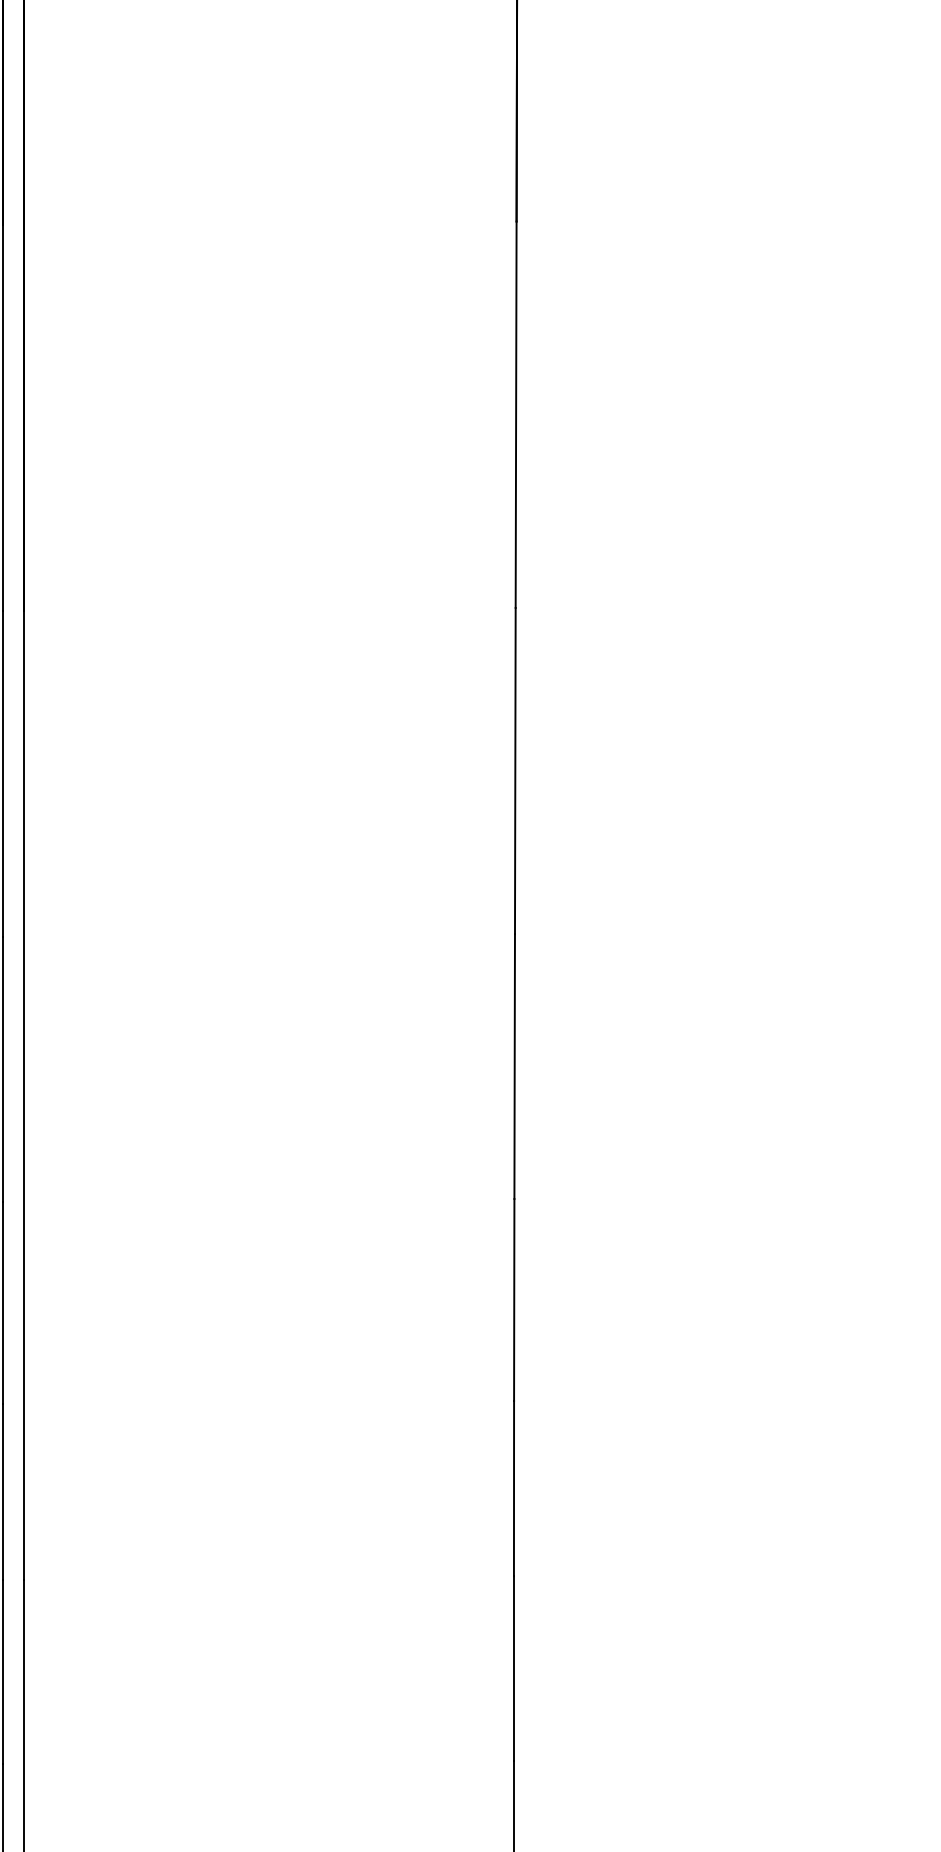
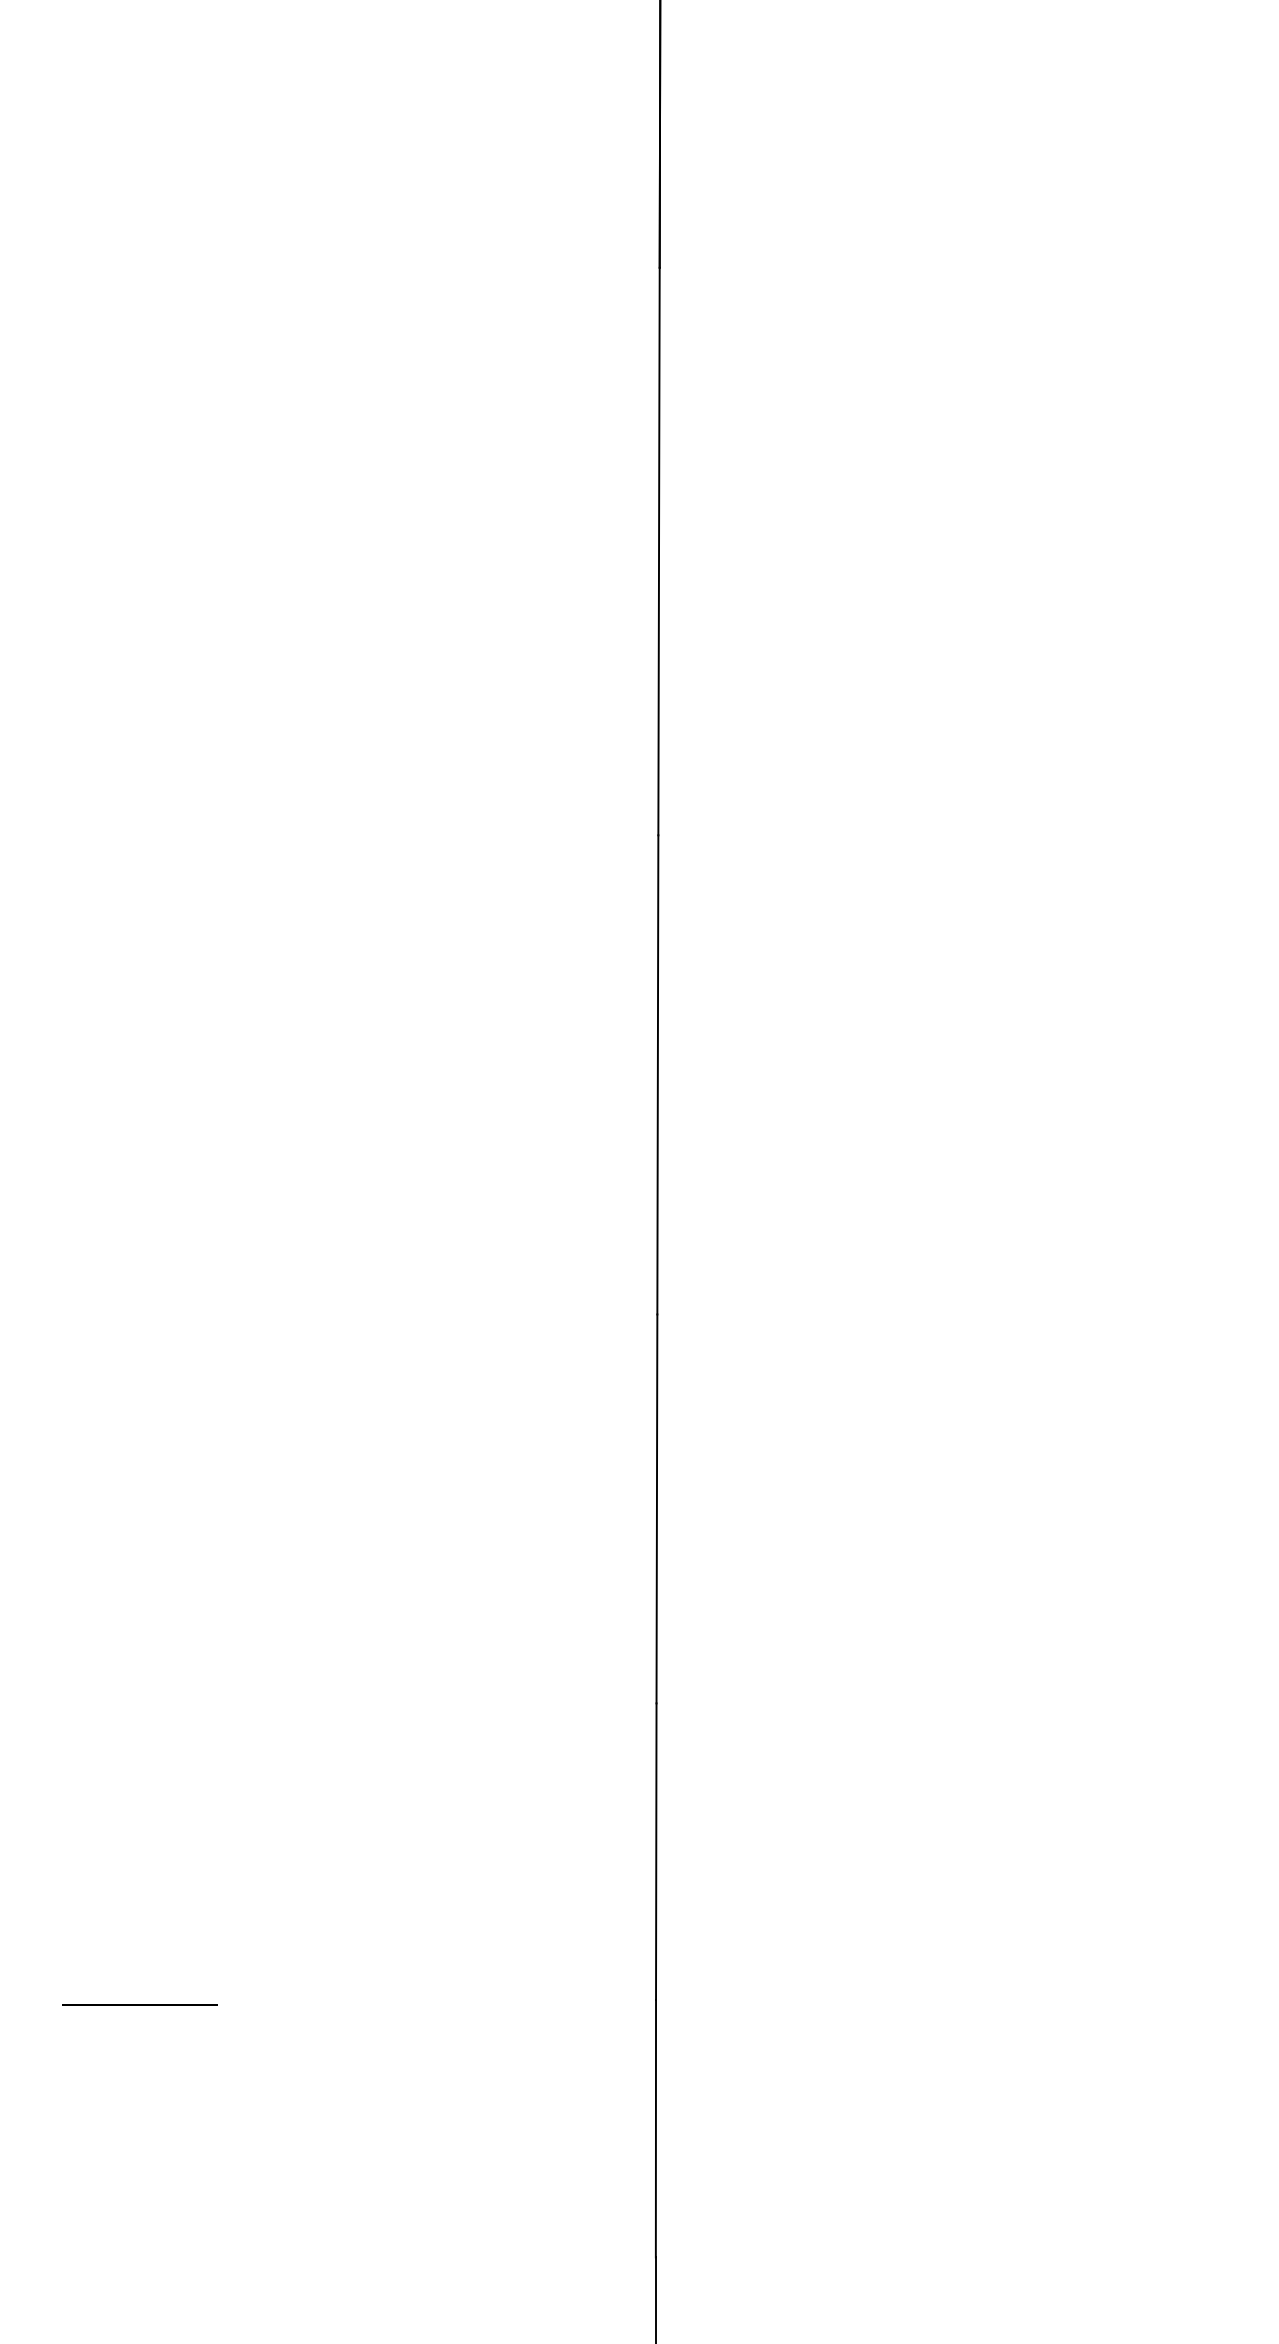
line: (162, 1403) -> (139, 2003), added

